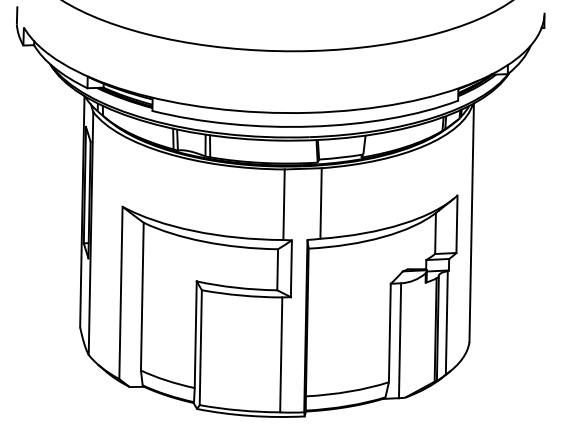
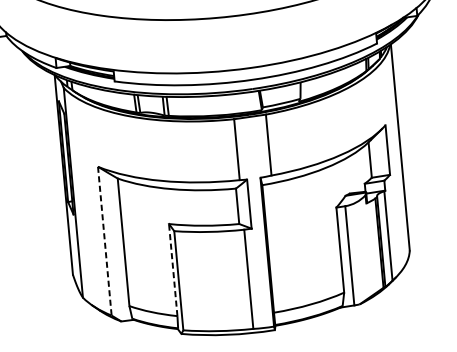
line: (120, 293) -> (104, 241), solid -> dashed
line: (195, 334) -> (172, 269), solid -> dashed

